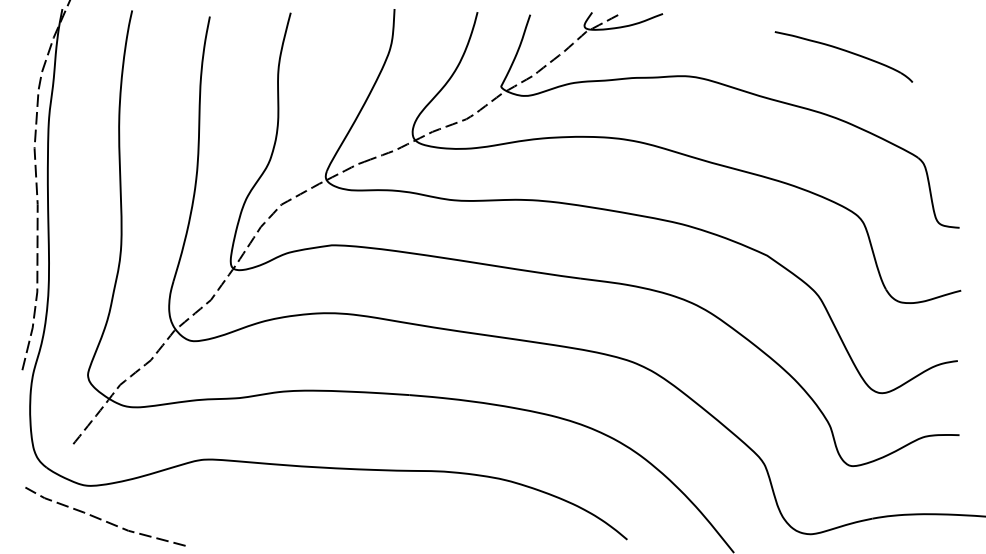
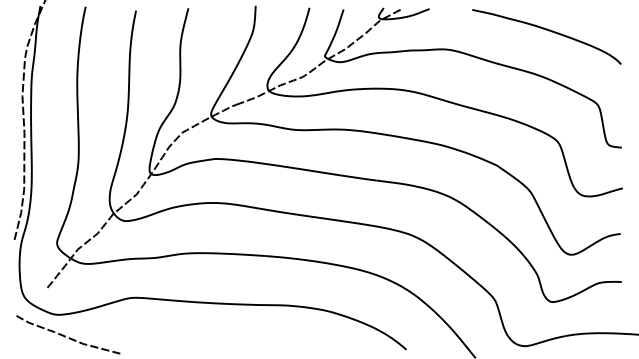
part: (843, 56) -> (546, 36), size x1.67

